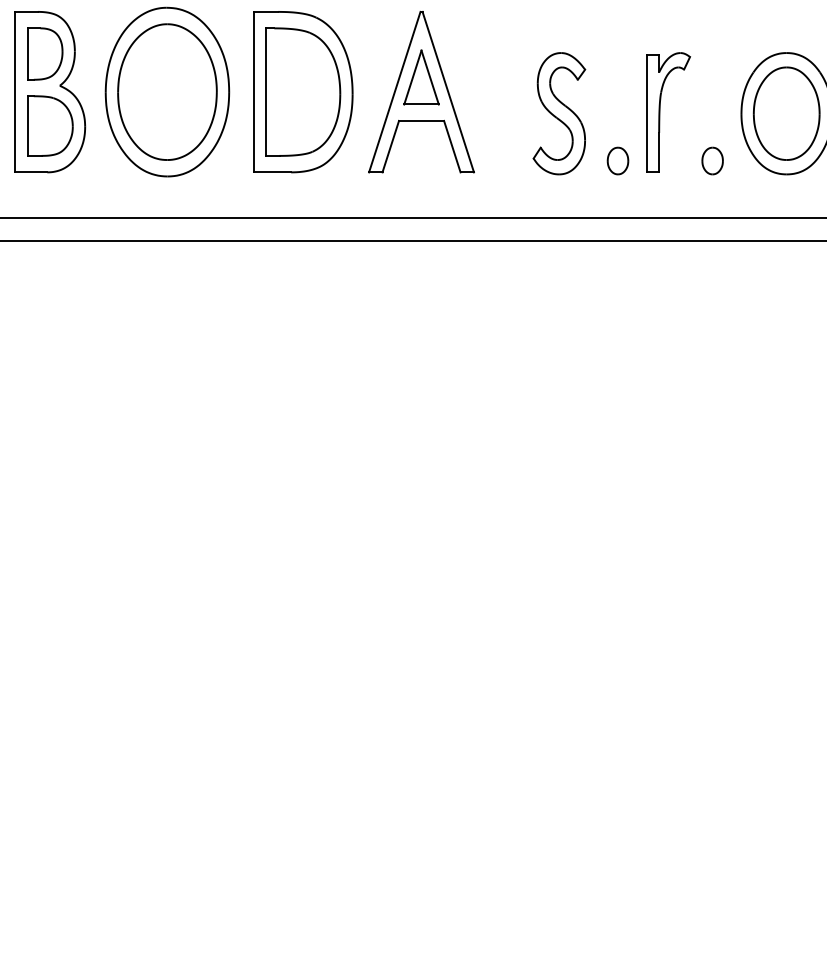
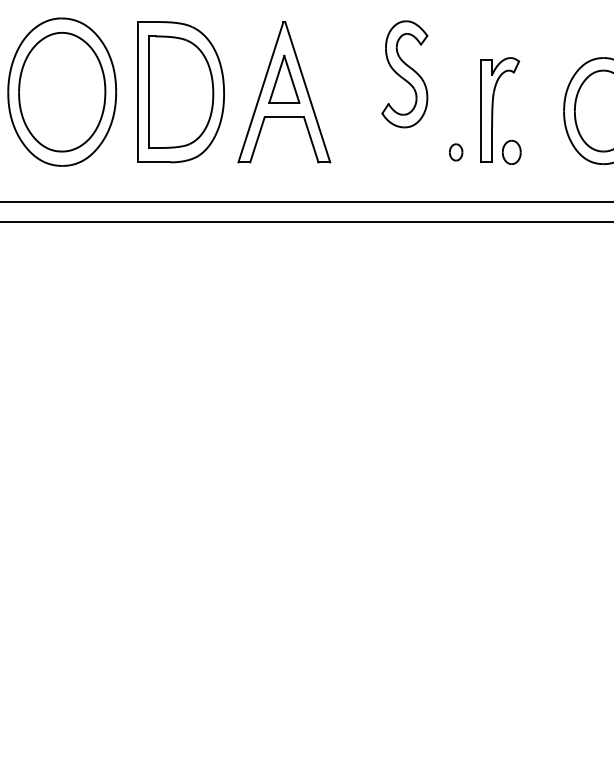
part: (559, 113) -> (404, 74), moved
part: (617, 160) -> (455, 151), size x0.7
part: (712, 160) -> (511, 151), moved

